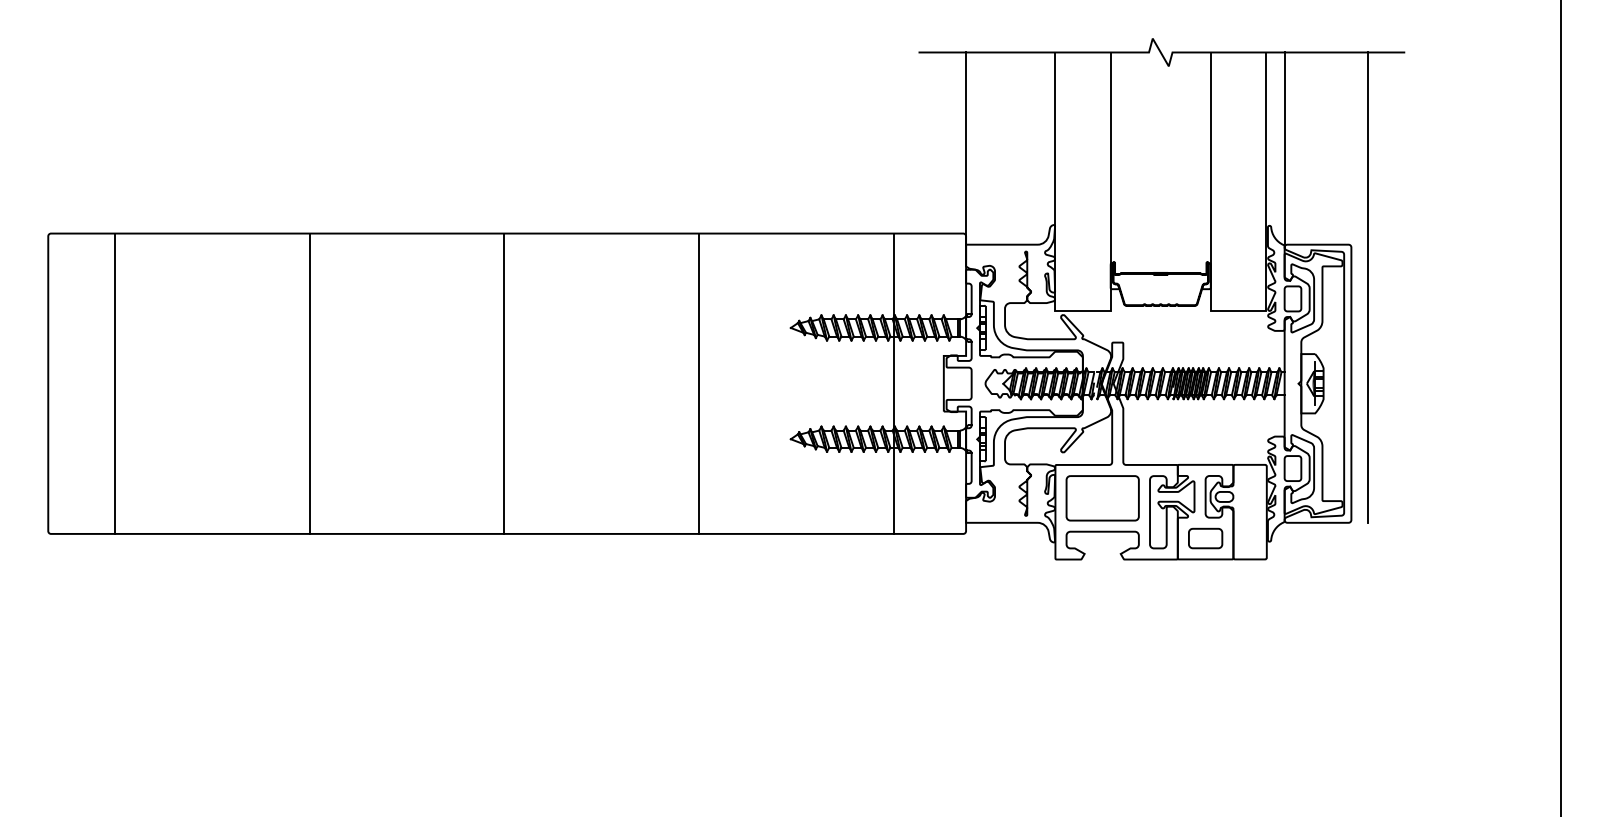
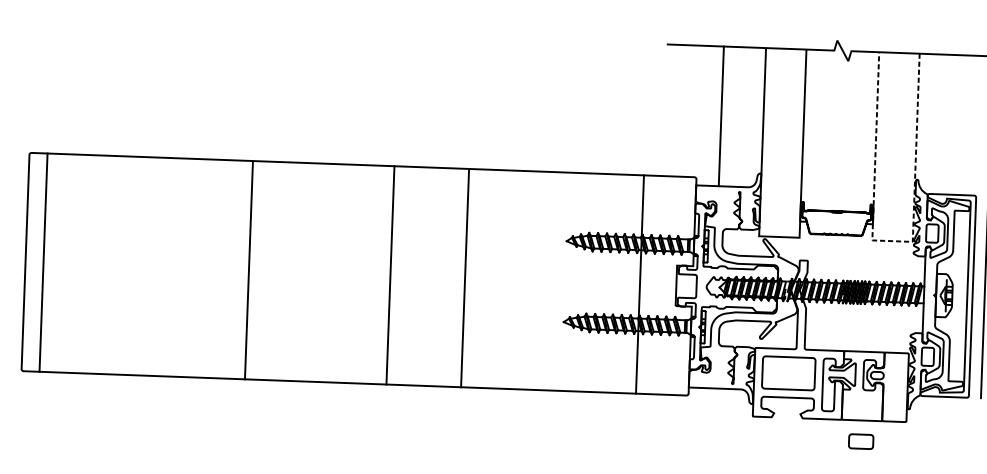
line: (966, 148) -> (721, 116), moved
line: (1284, 149) -> (930, 124), removed
line: (1238, 311) -> (892, 241), solid -> dashed
line: (115, 383) -> (43, 262), moved
line: (309, 383) -> (248, 270), moved
line: (504, 383) -> (390, 275), moved
line: (699, 383) -> (465, 277), moved
part: (1205, 538) -> (861, 441), moved

